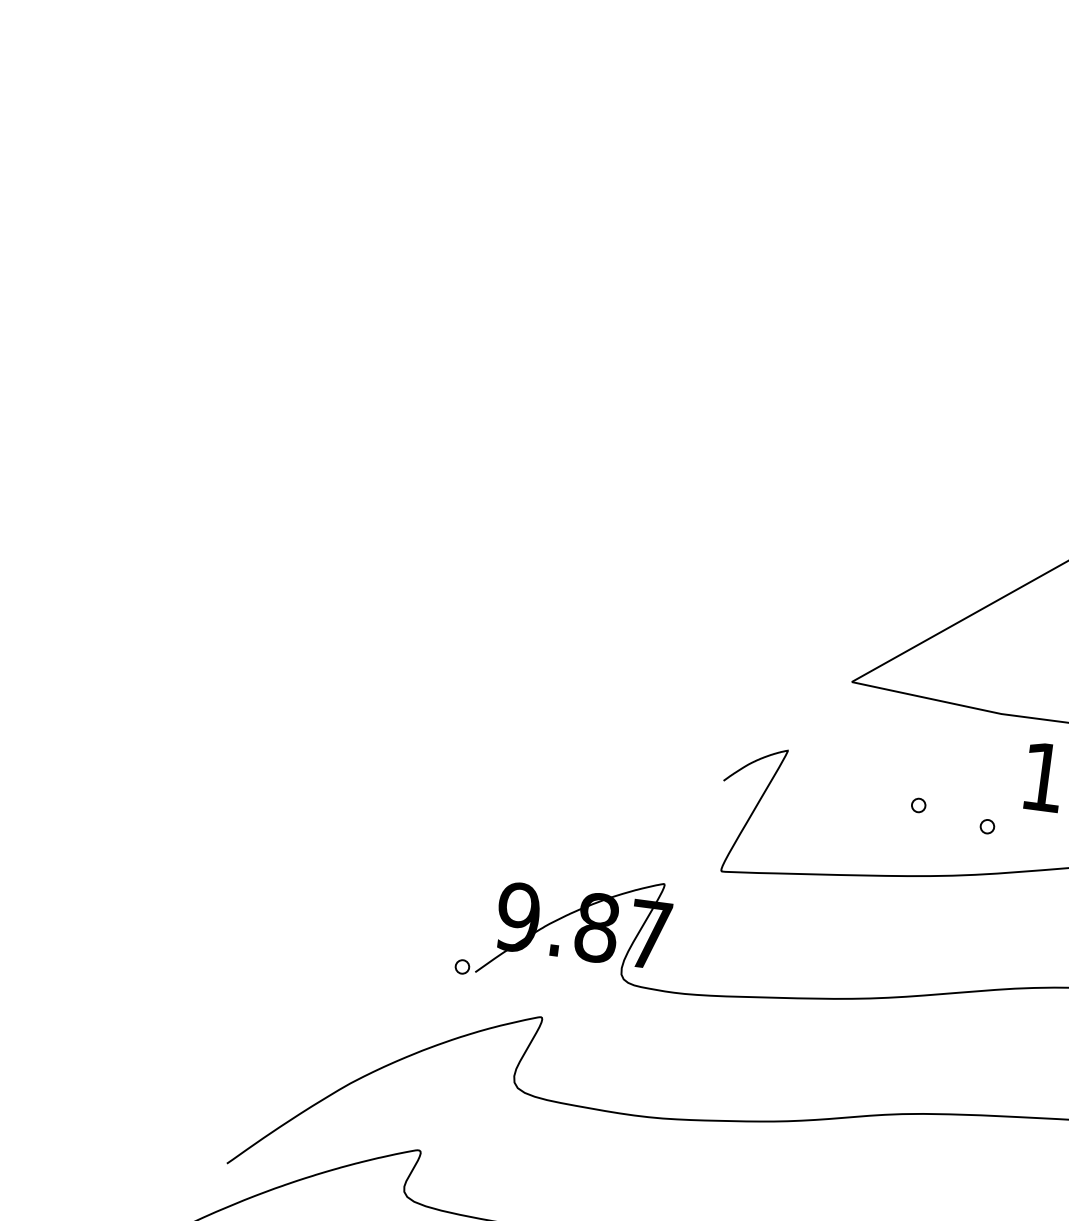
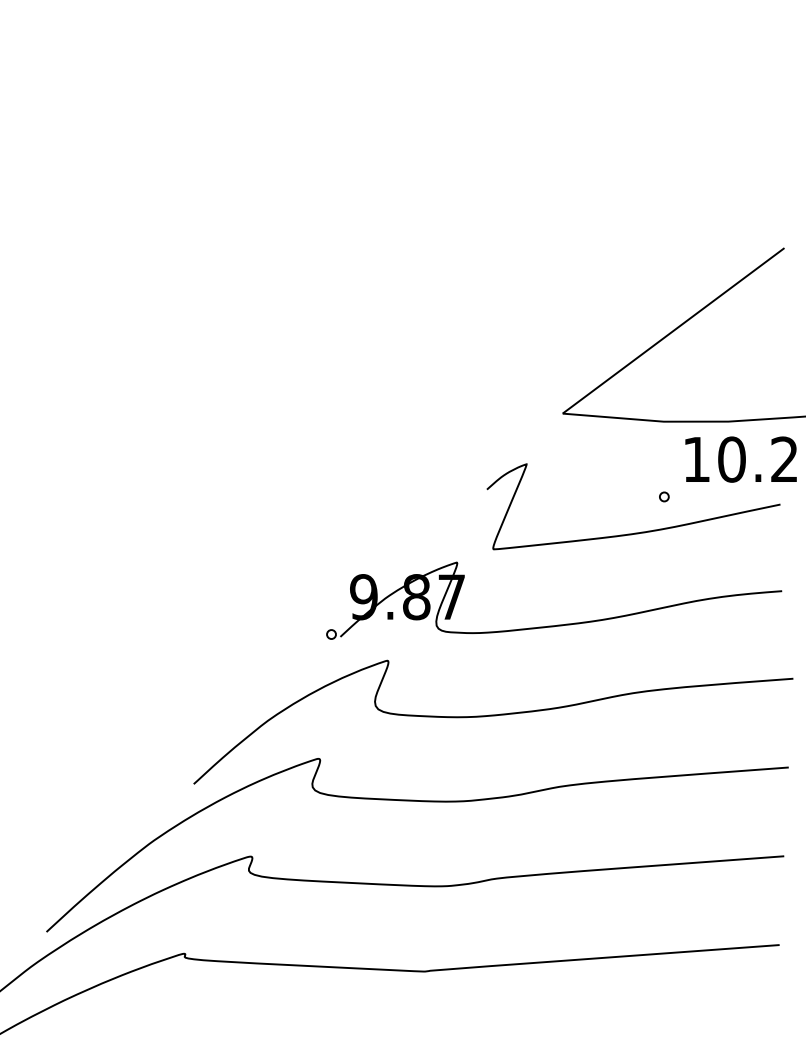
part: (919, 804) -> (617, 488), removed

